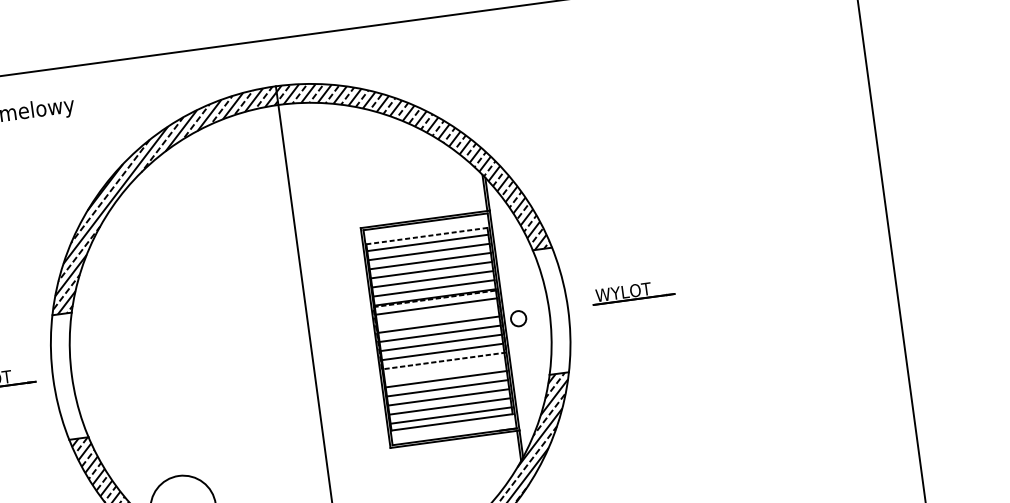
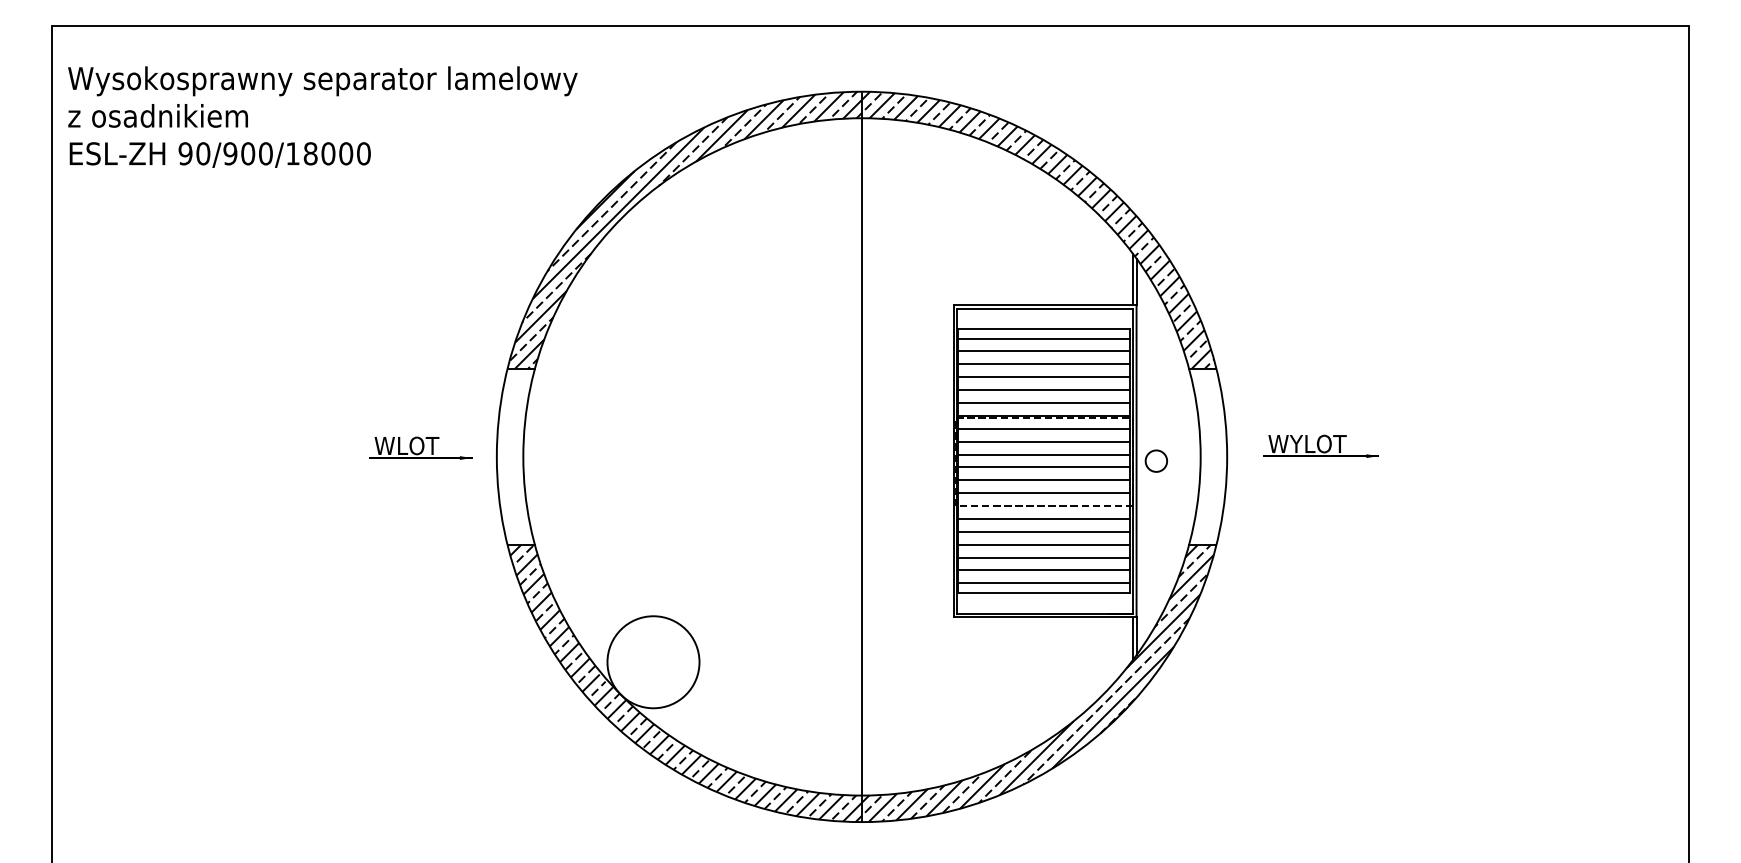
line: (427, 235) -> (1044, 328), dashed -> solid
line: (437, 315) -> (1044, 441), added
line: (445, 369) -> (1044, 518), added

